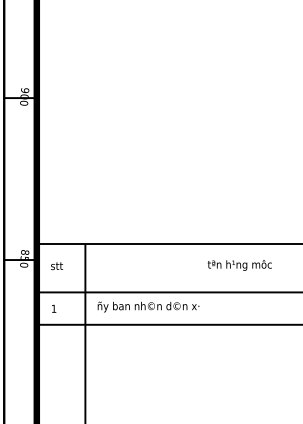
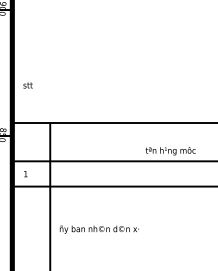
text: (239, 265) -> (170, 151), moved
text: (56, 266) -> (27, 85), moved
text: (148, 306) -> (99, 229), moved

